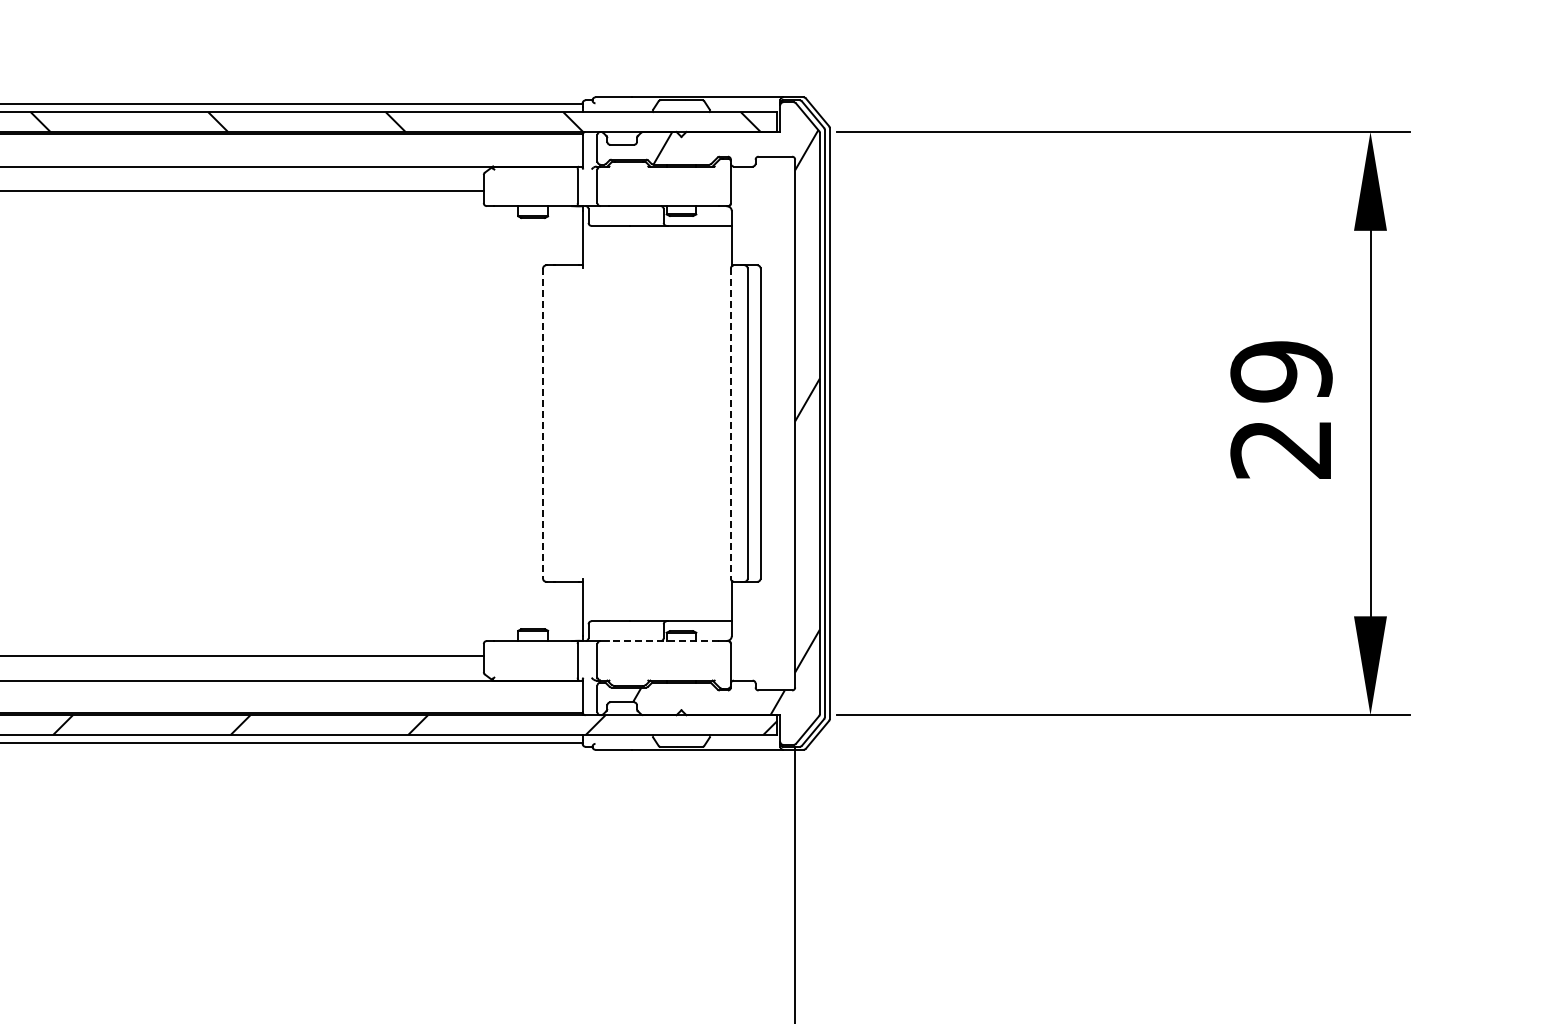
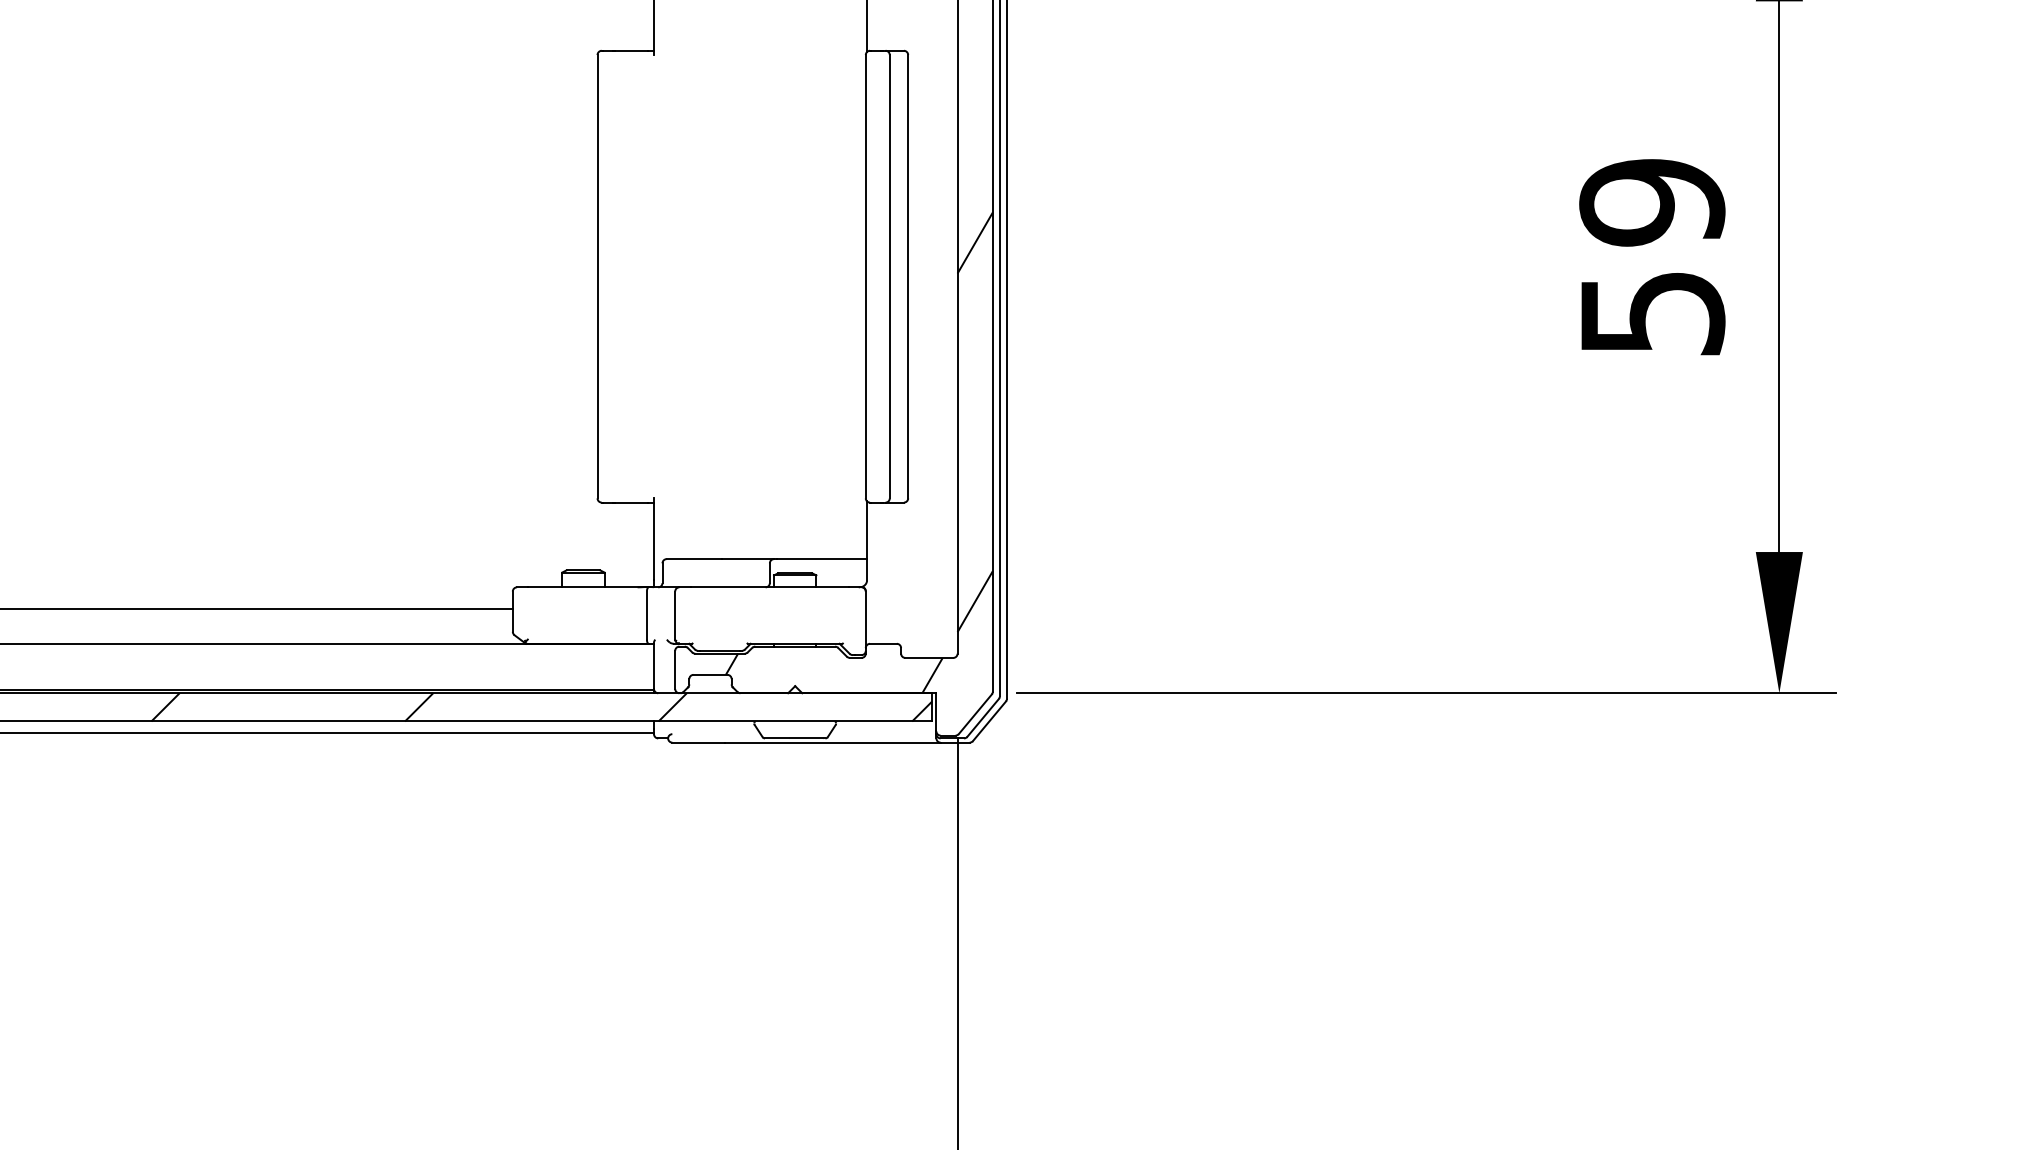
line: (543, 424) -> (598, 277), dashed -> solid
line: (730, 424) -> (865, 277), dashed -> solid
text: (1281, 449) -> (1652, 313), 29 -> 59
line: (663, 641) -> (769, 587), dashed -> solid

